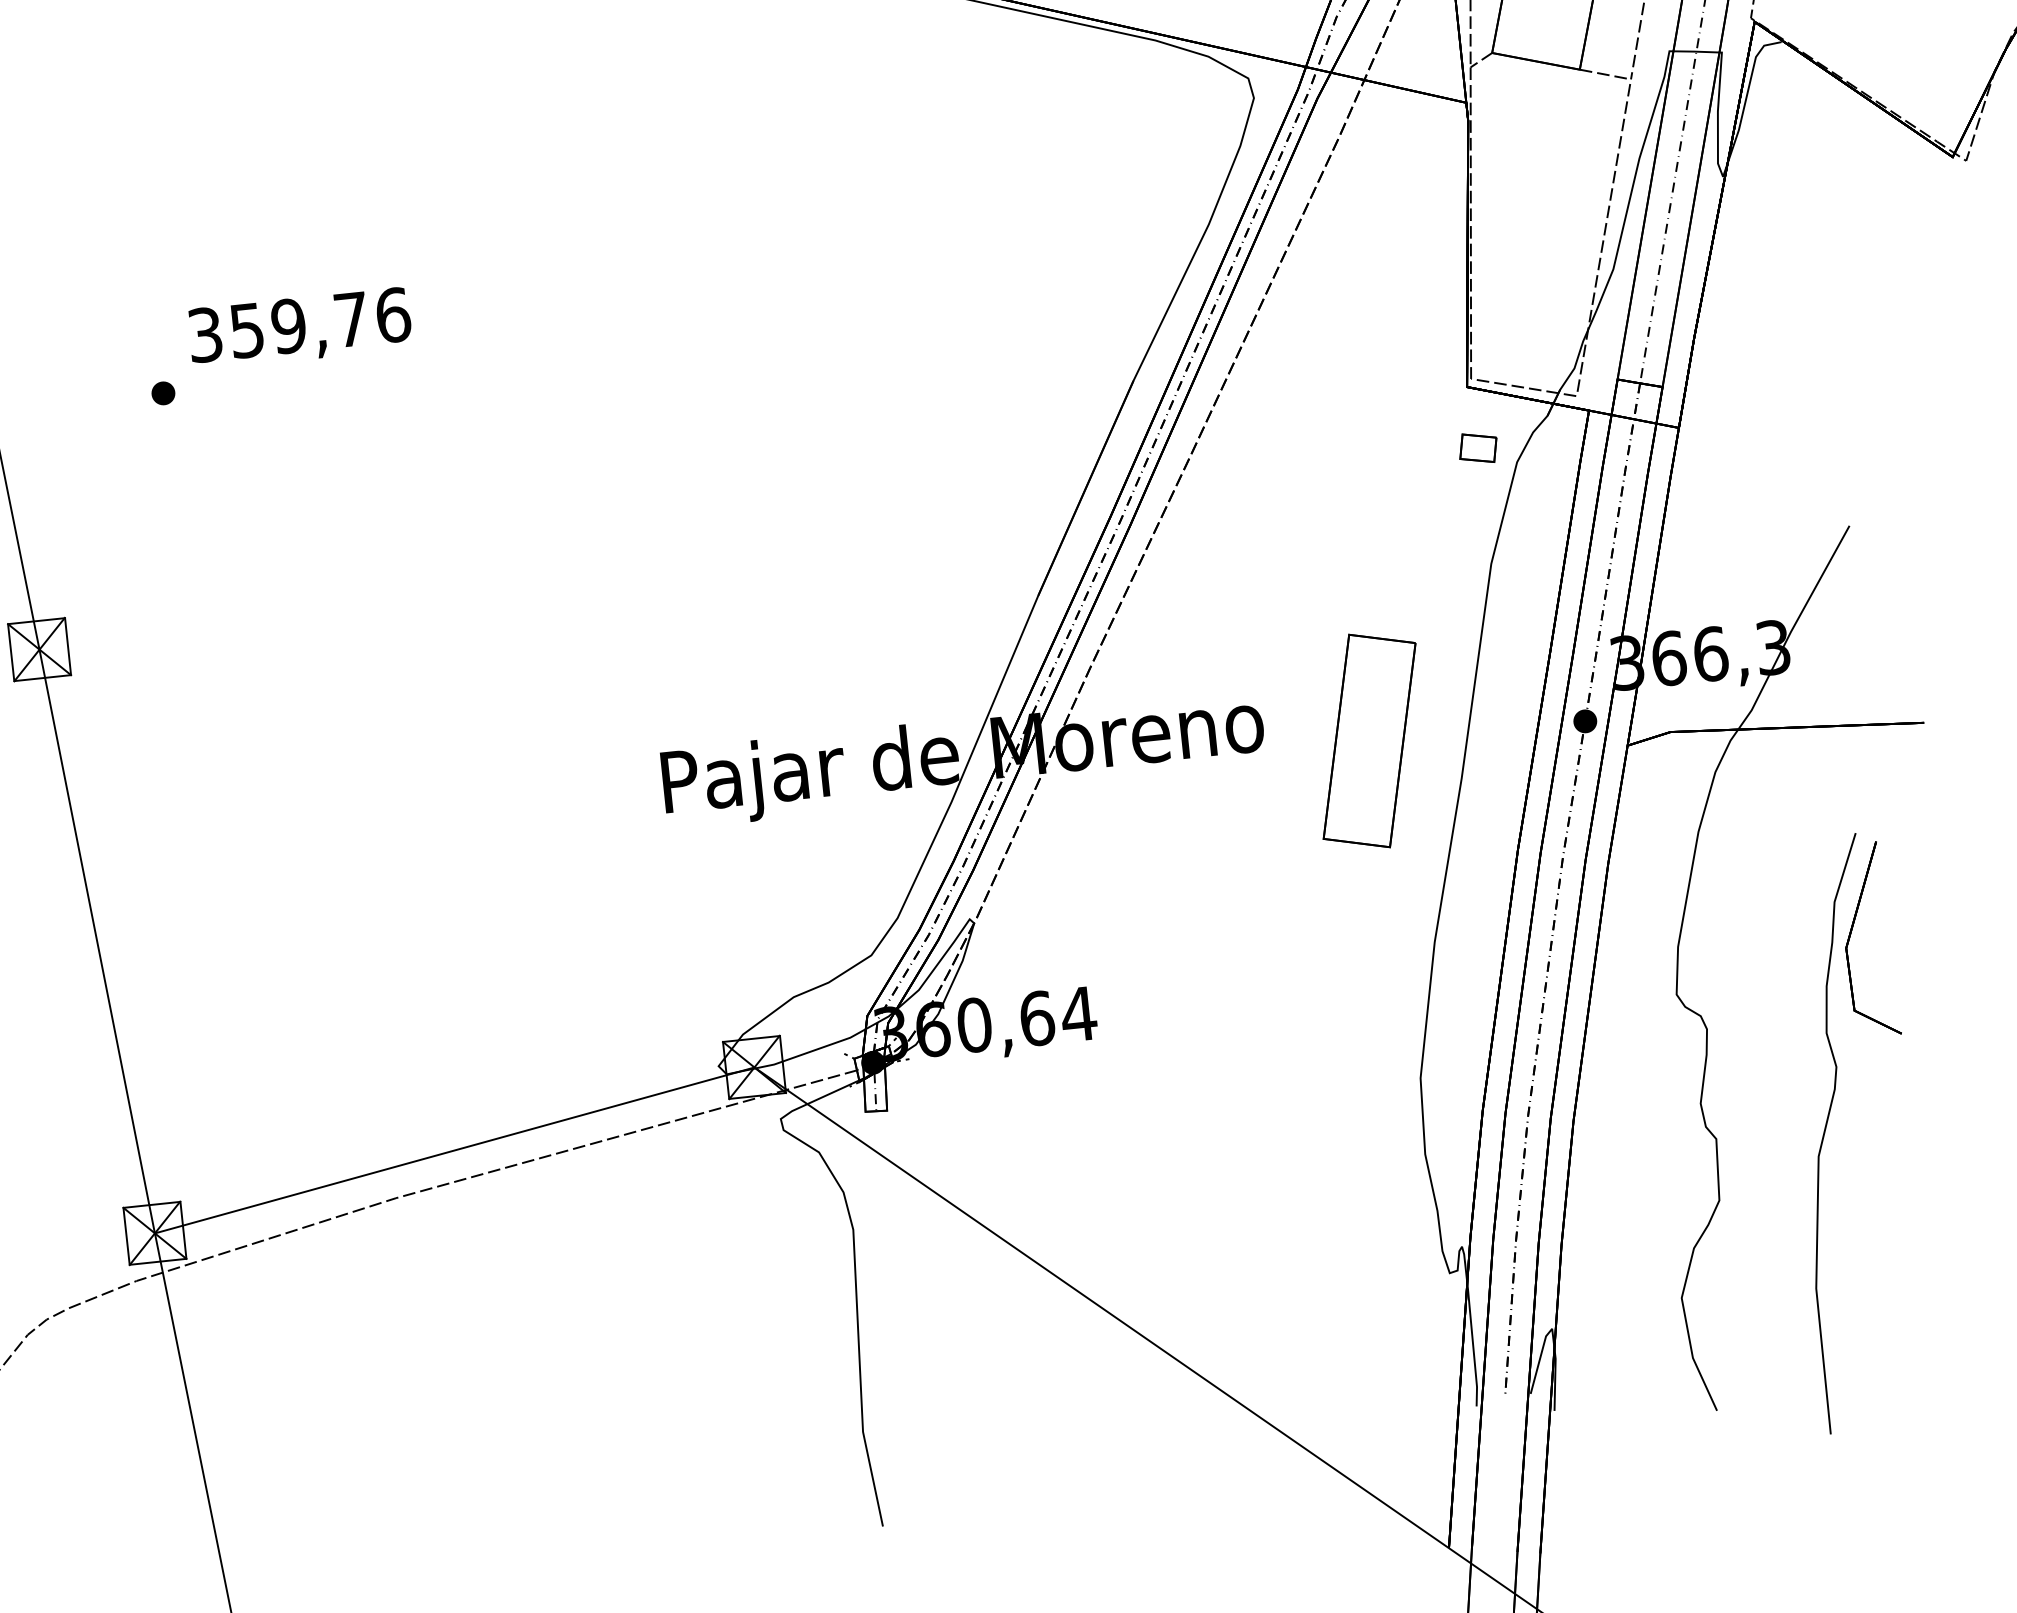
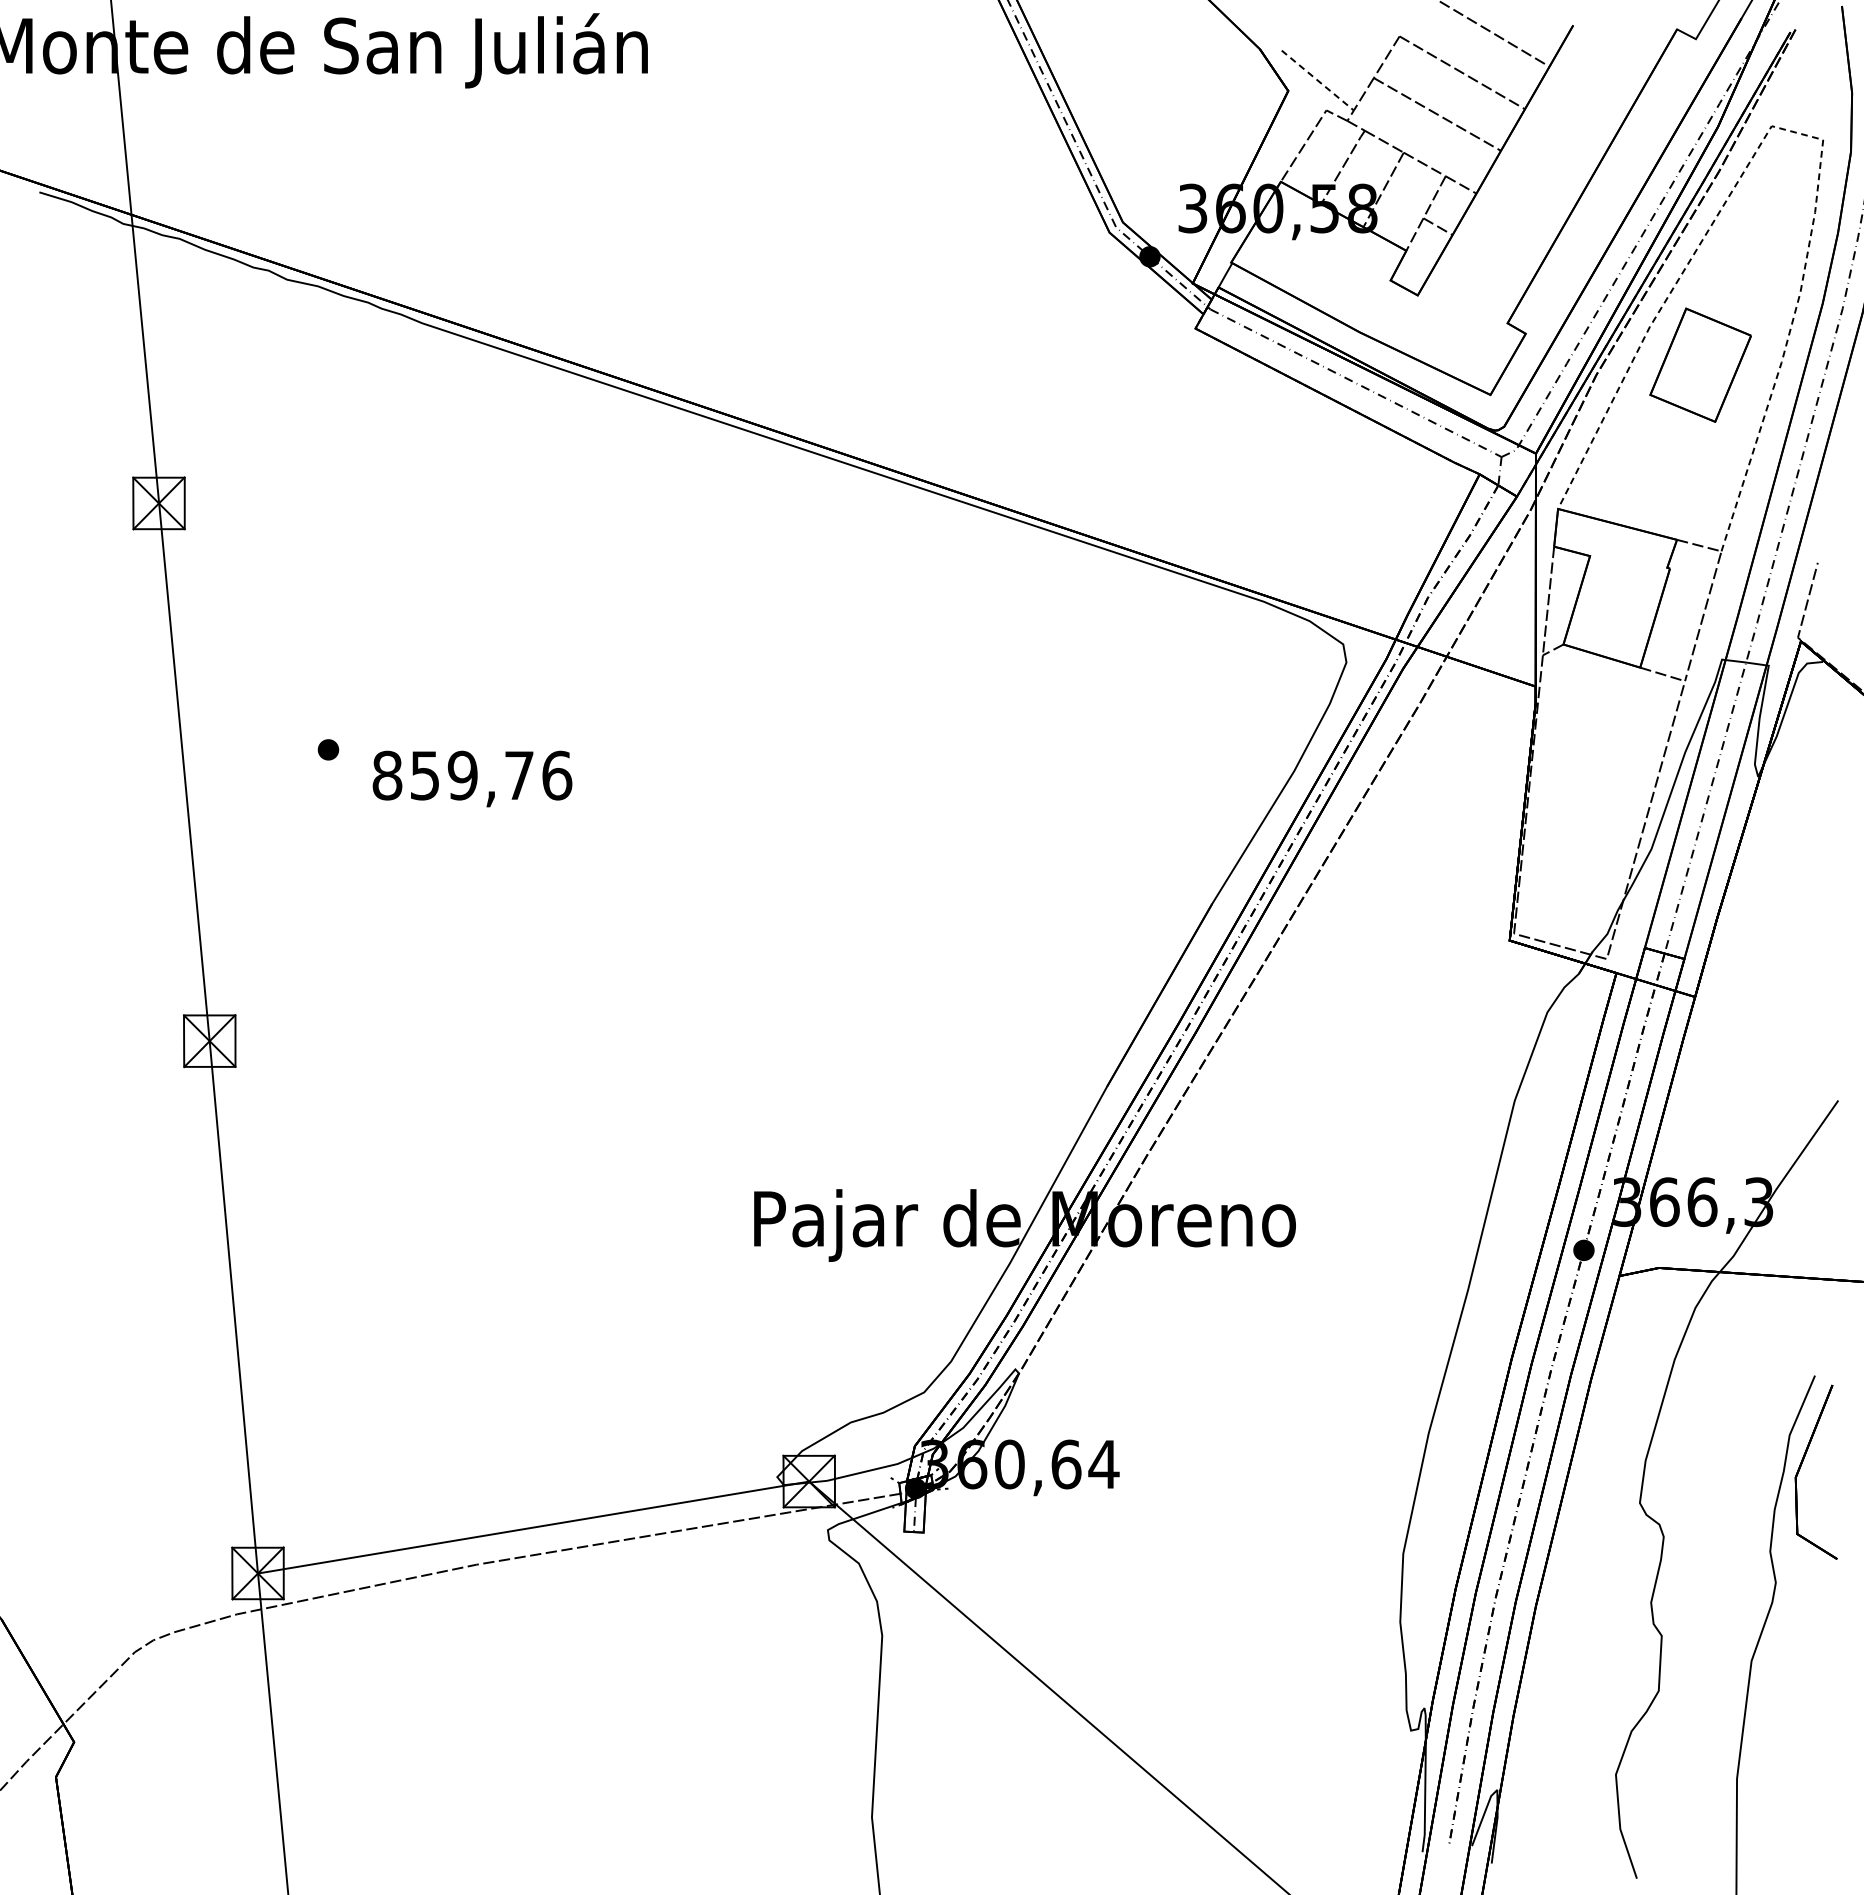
text: (205, 334) -> (387, 775), 359,76 -> 859,76
part: (163, 392) -> (328, 749), moved
part: (1477, 448) -> (1513, 996), removed
part: (1369, 740) -> (1389, 1247), removed

